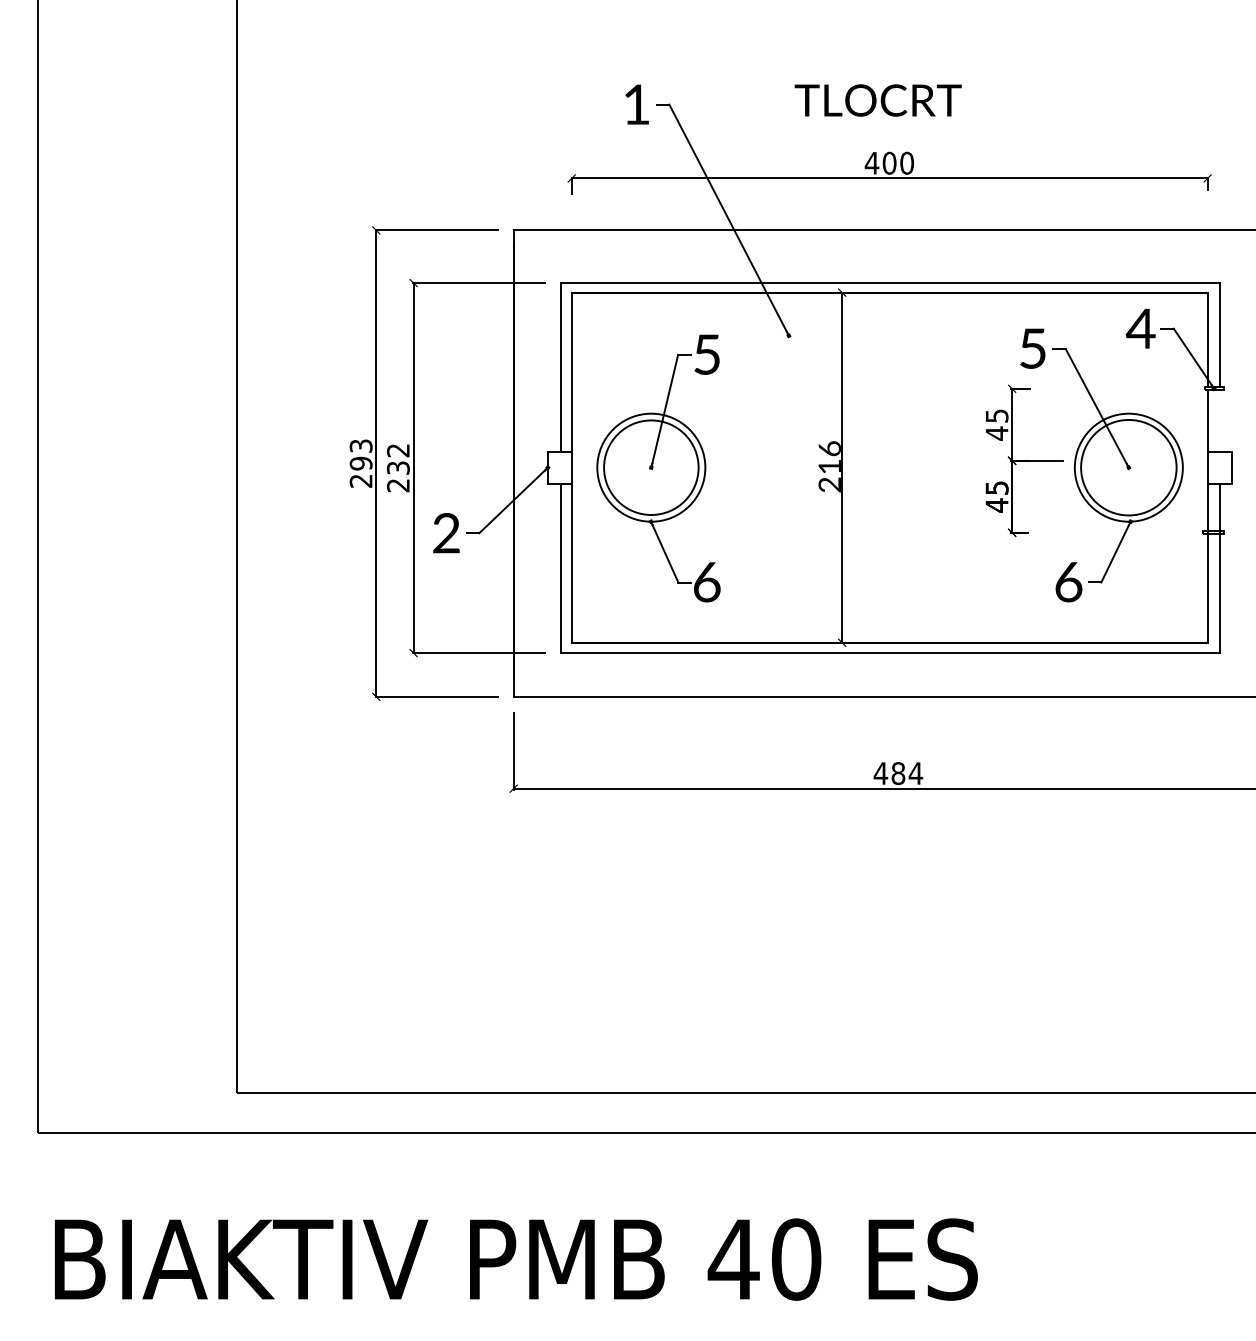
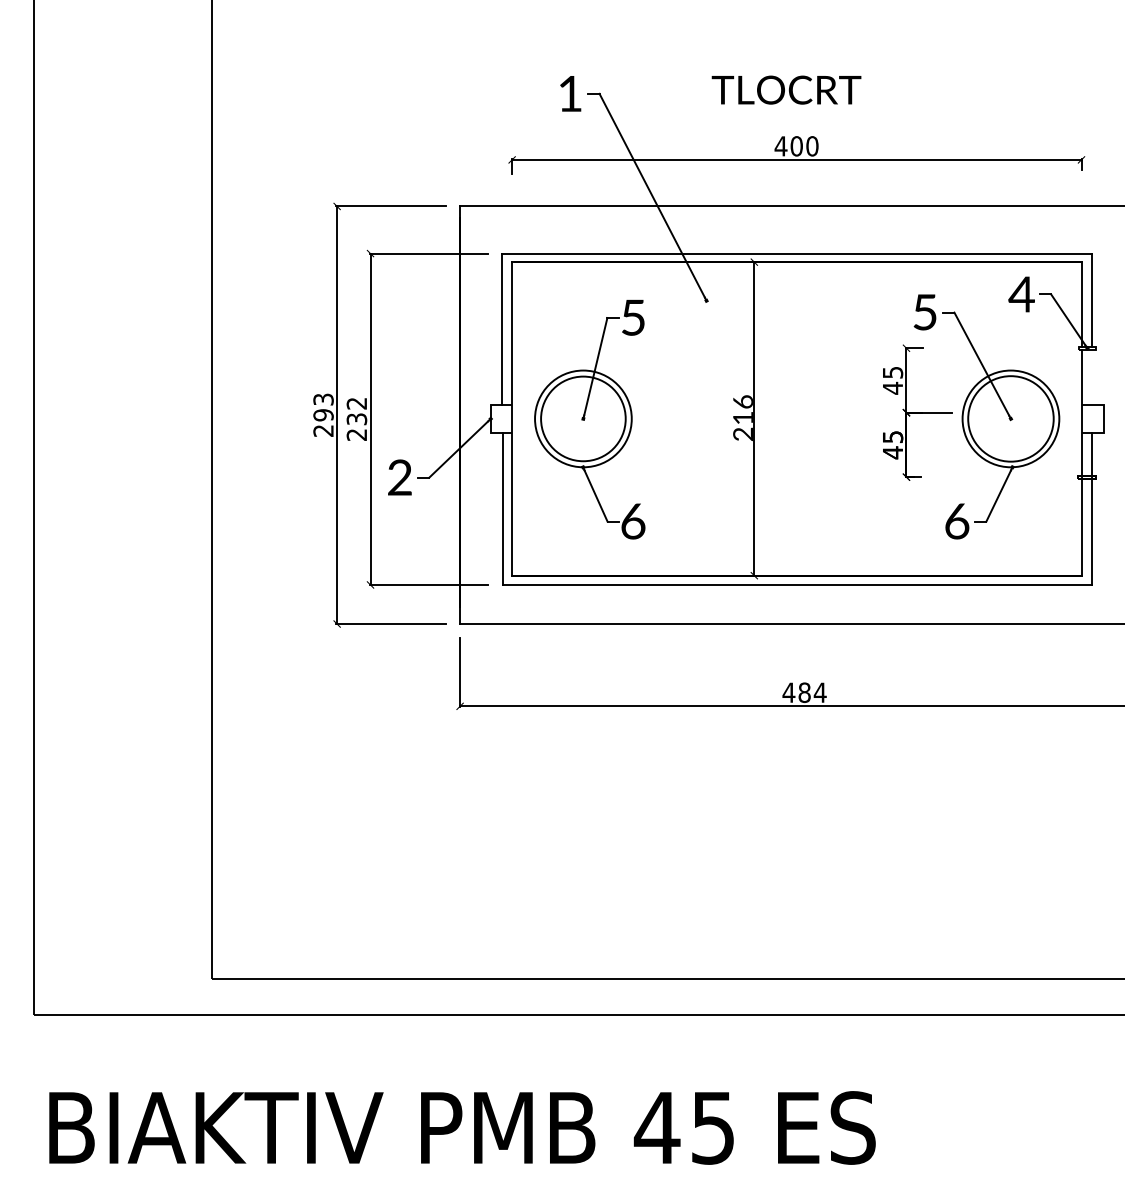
text: (796, 1259) -> (713, 1127), 40 -> 45

